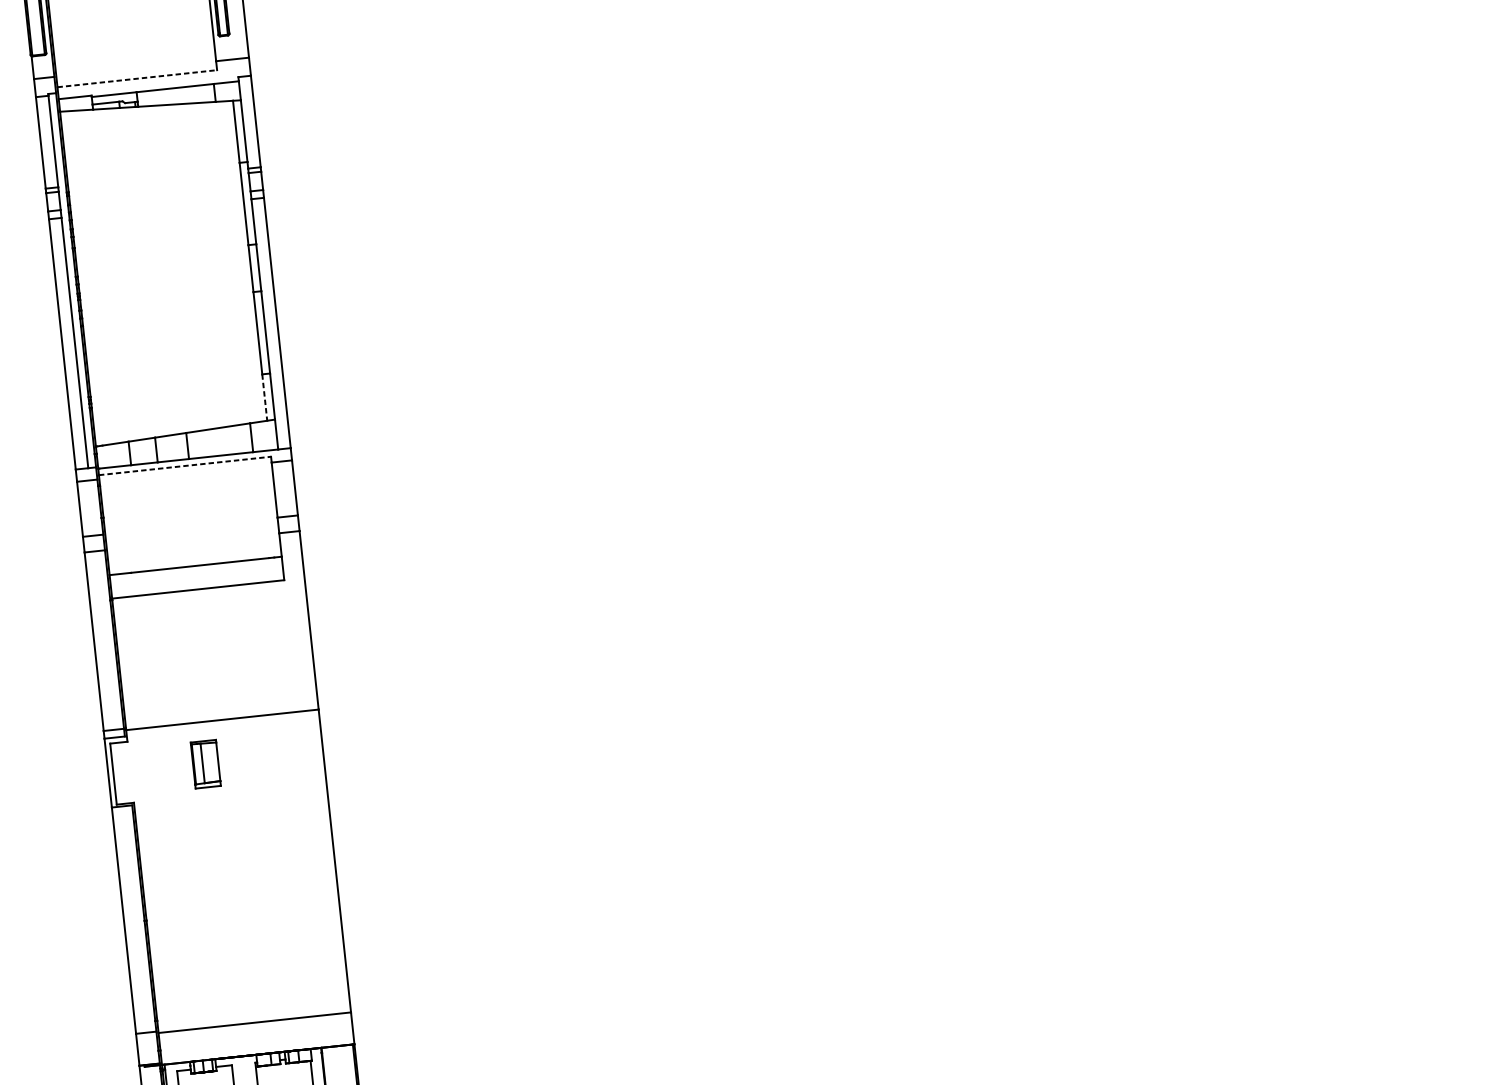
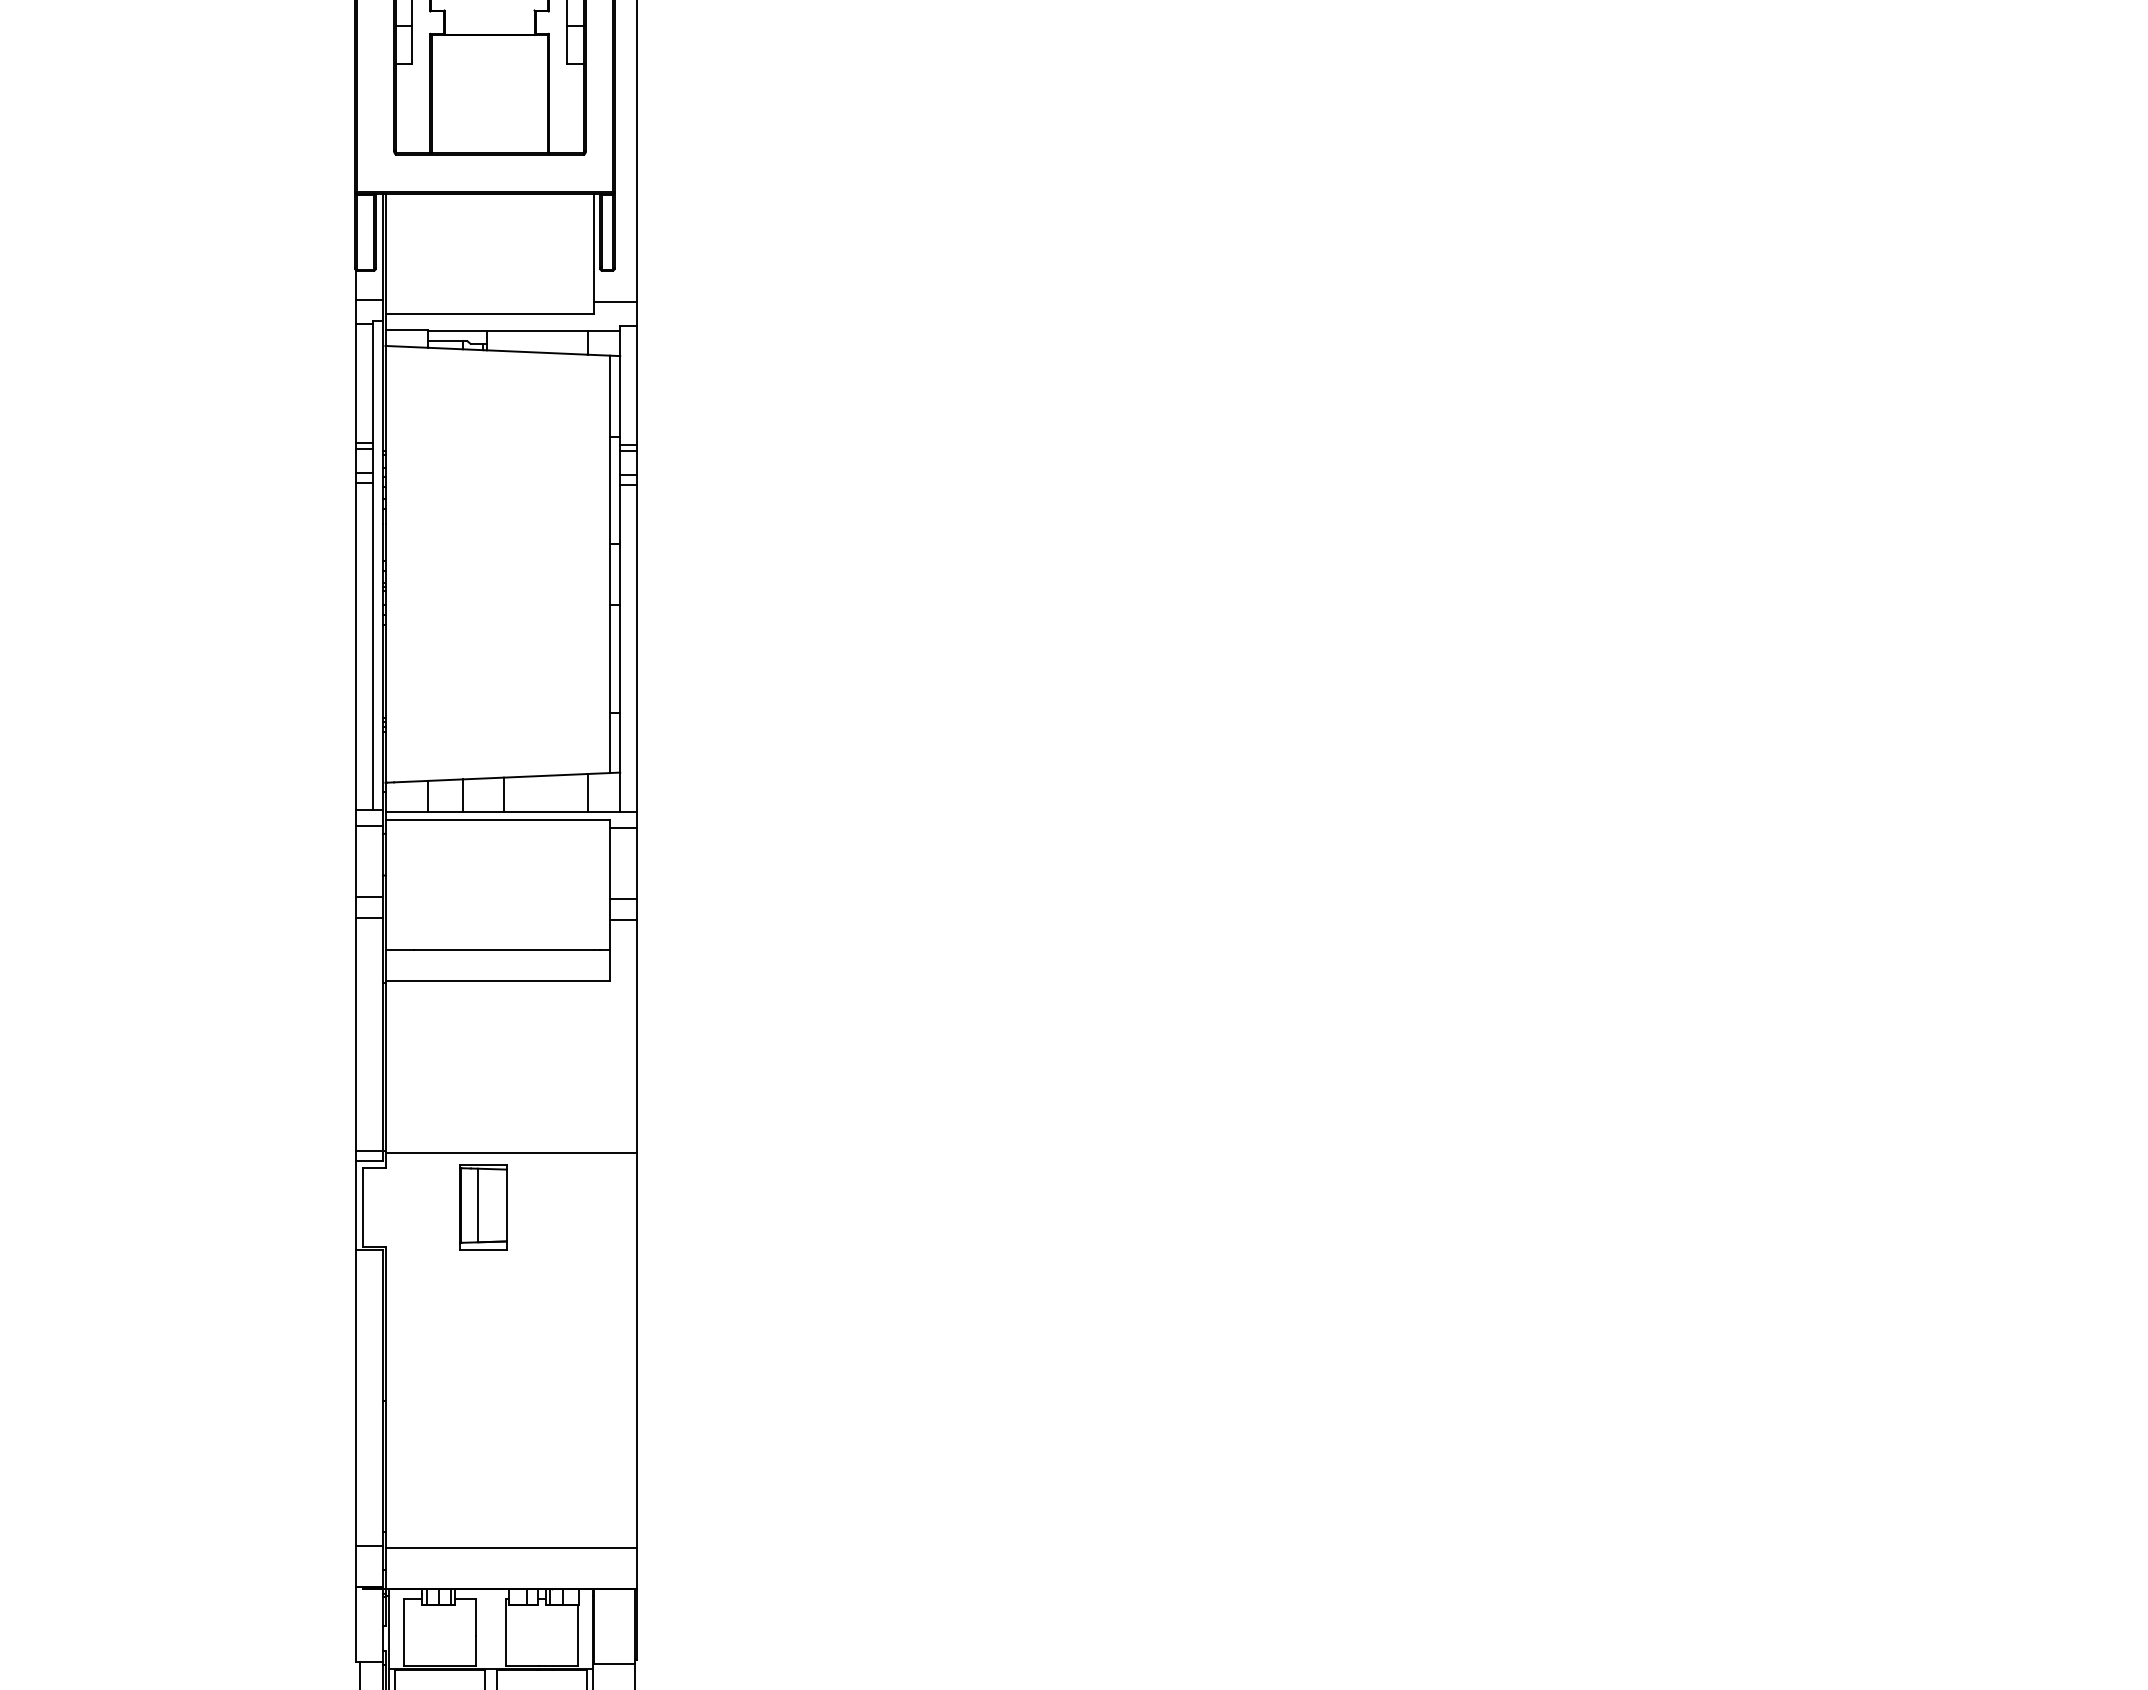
line: (137, 78) -> (490, 313), dashed -> solid
line: (265, 398) -> (610, 743), dashed -> solid
line: (185, 466) -> (498, 820), dashed -> solid
part: (205, 764) -> (483, 1207), size x1.43

